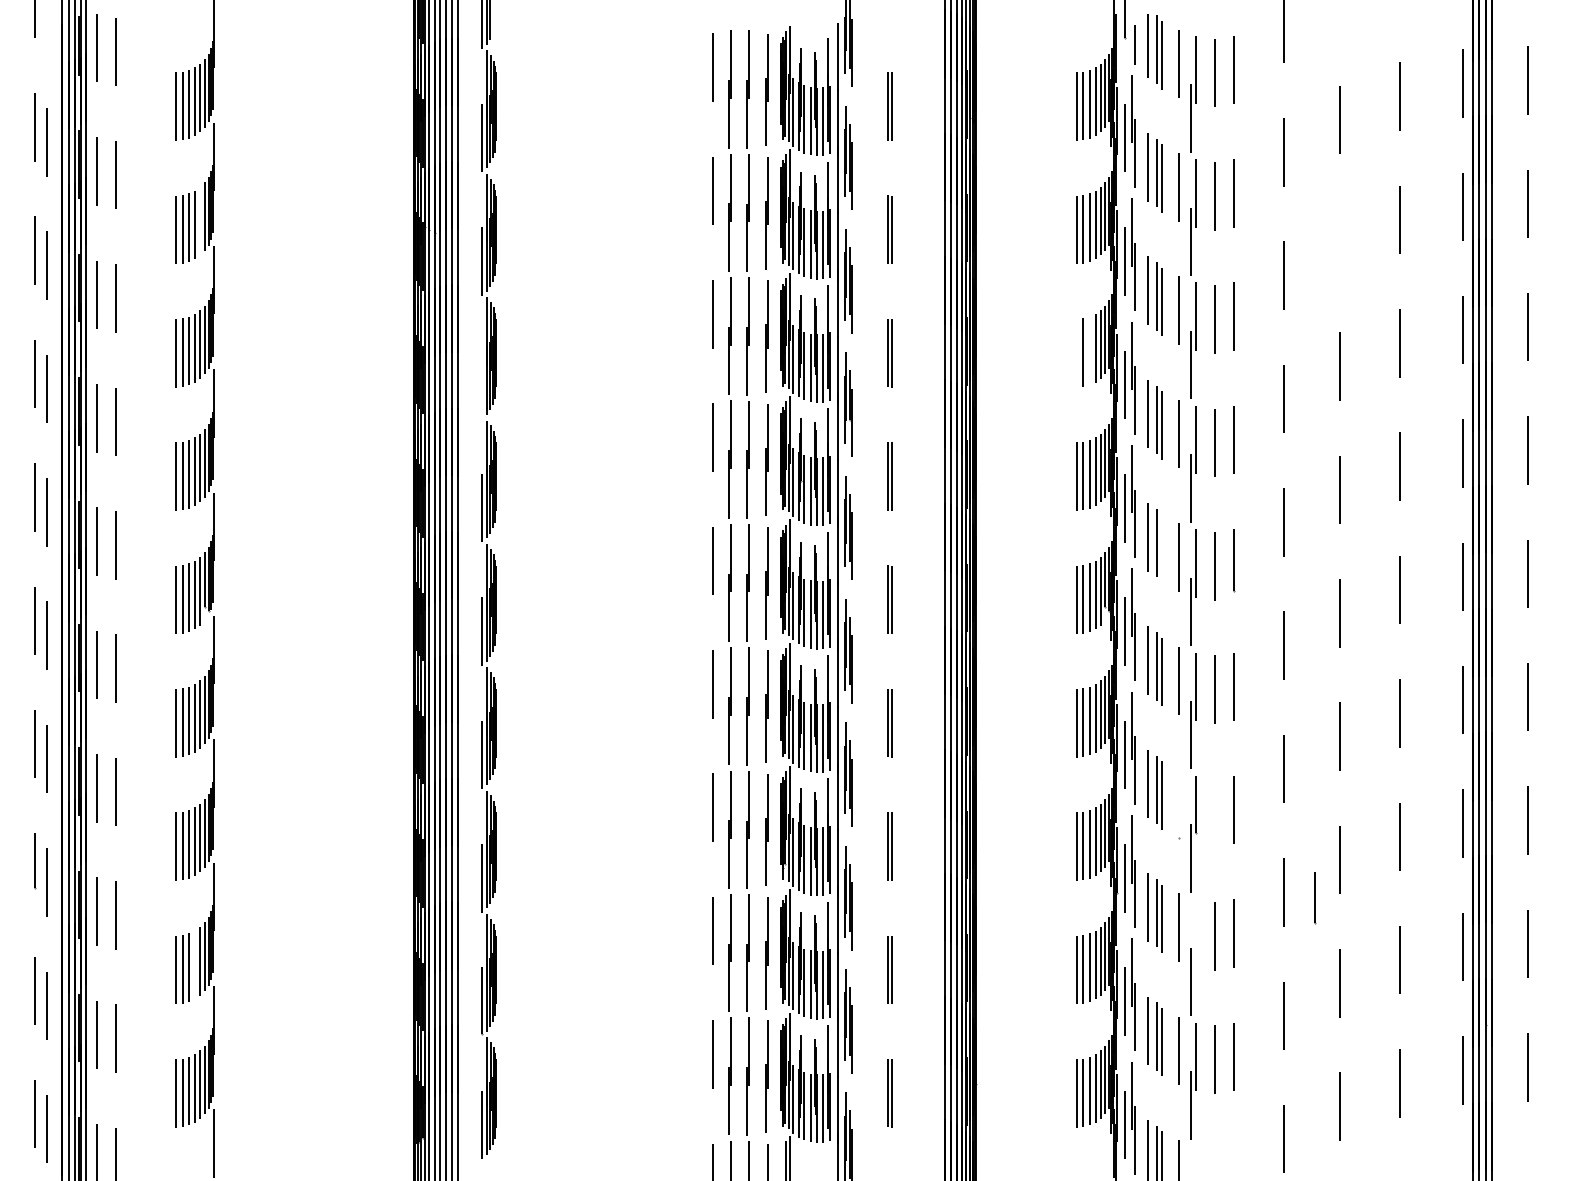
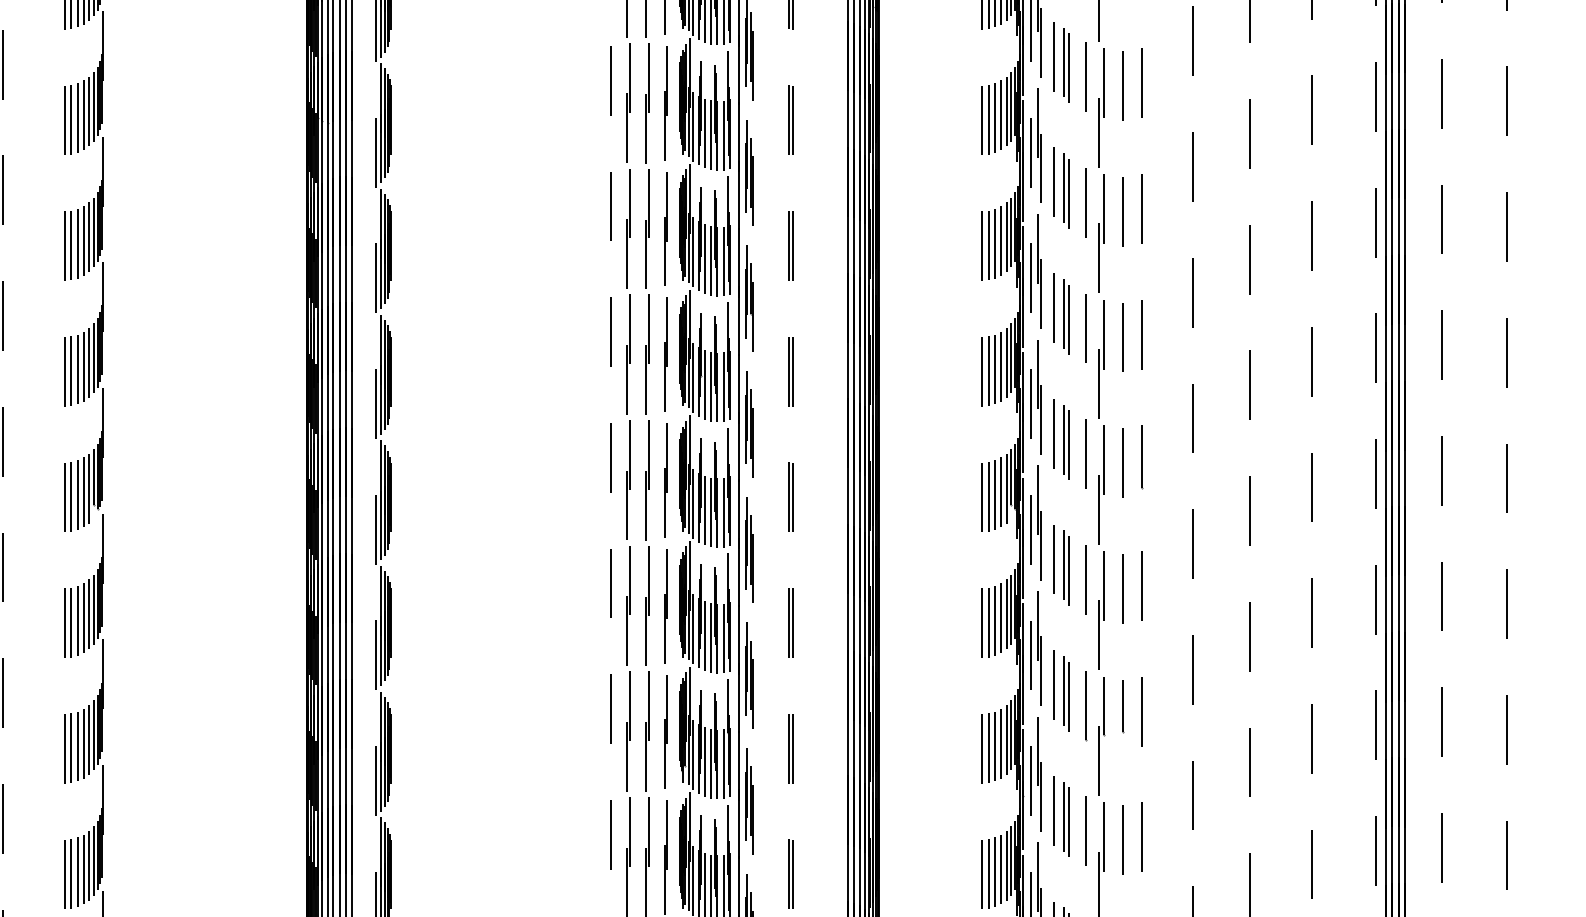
line: (200, 220) -> (89, 110), added
line: (1339, 242) -> (1249, 133), added
line: (1089, 350) -> (995, 243), added
line: (1076, 352) -> (981, 245), added
line: (482, 384) -> (376, 277), added
line: (1162, 548) -> (1069, 445), added
line: (1178, 803) -> (1085, 704), added
line: (1315, 898) -> (1123, 706), moved
line: (1196, 933) -> (1104, 837), added
line: (194, 964) -> (83, 868), added

